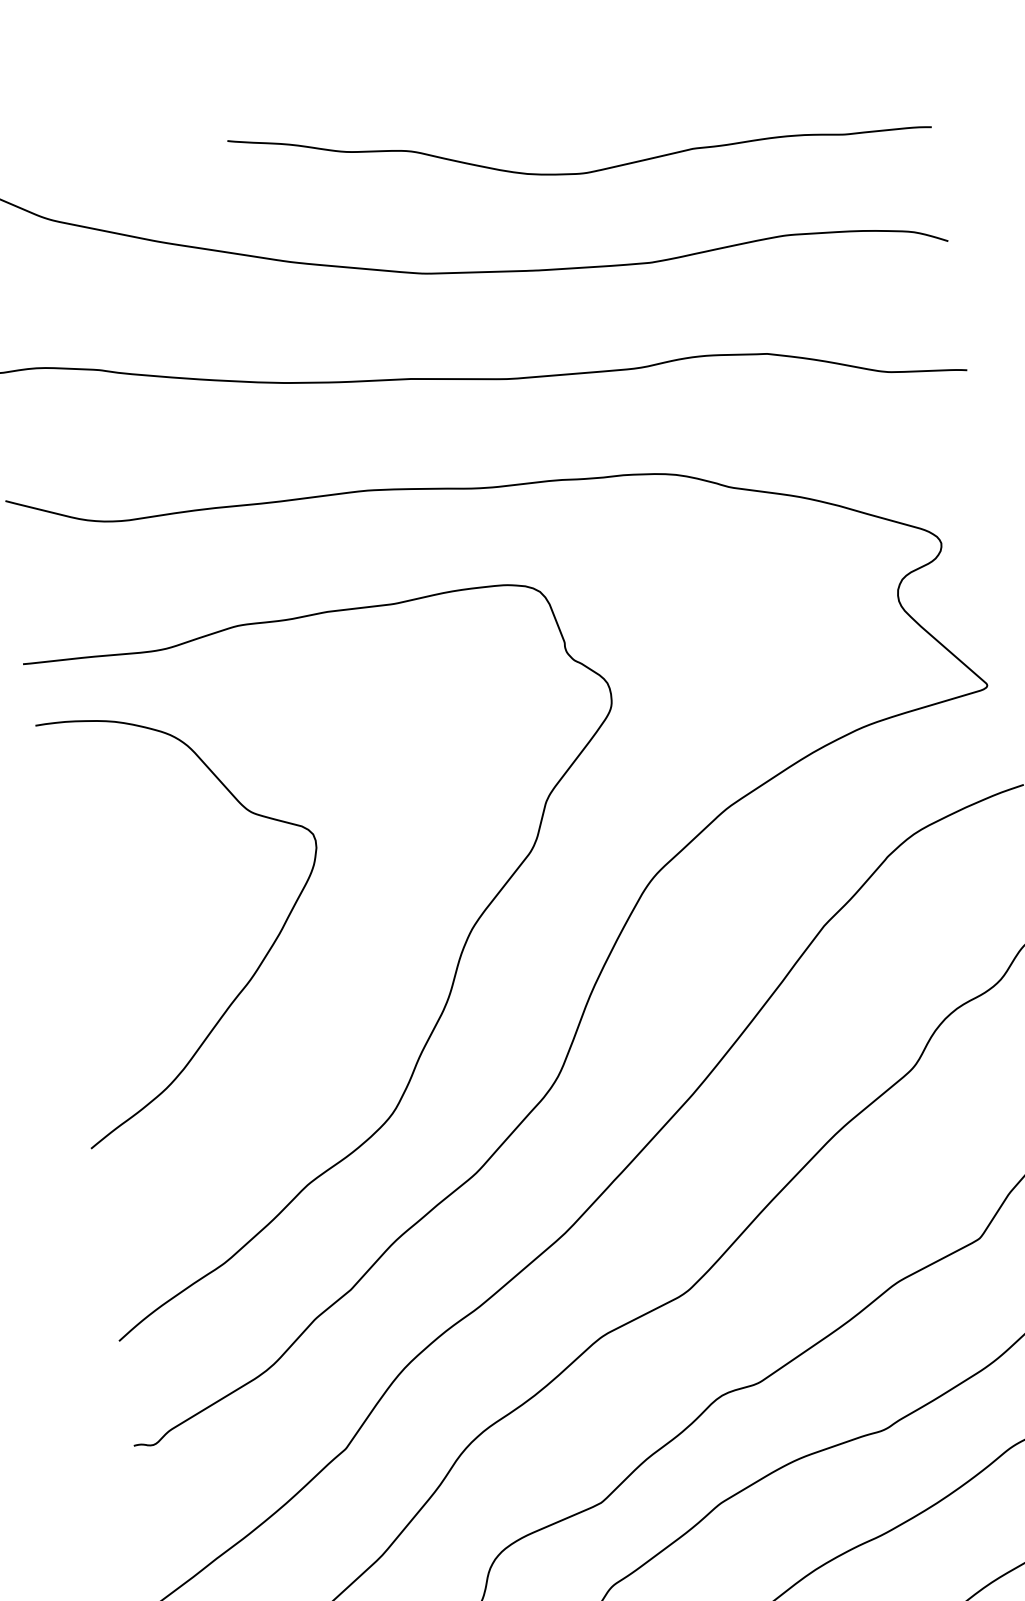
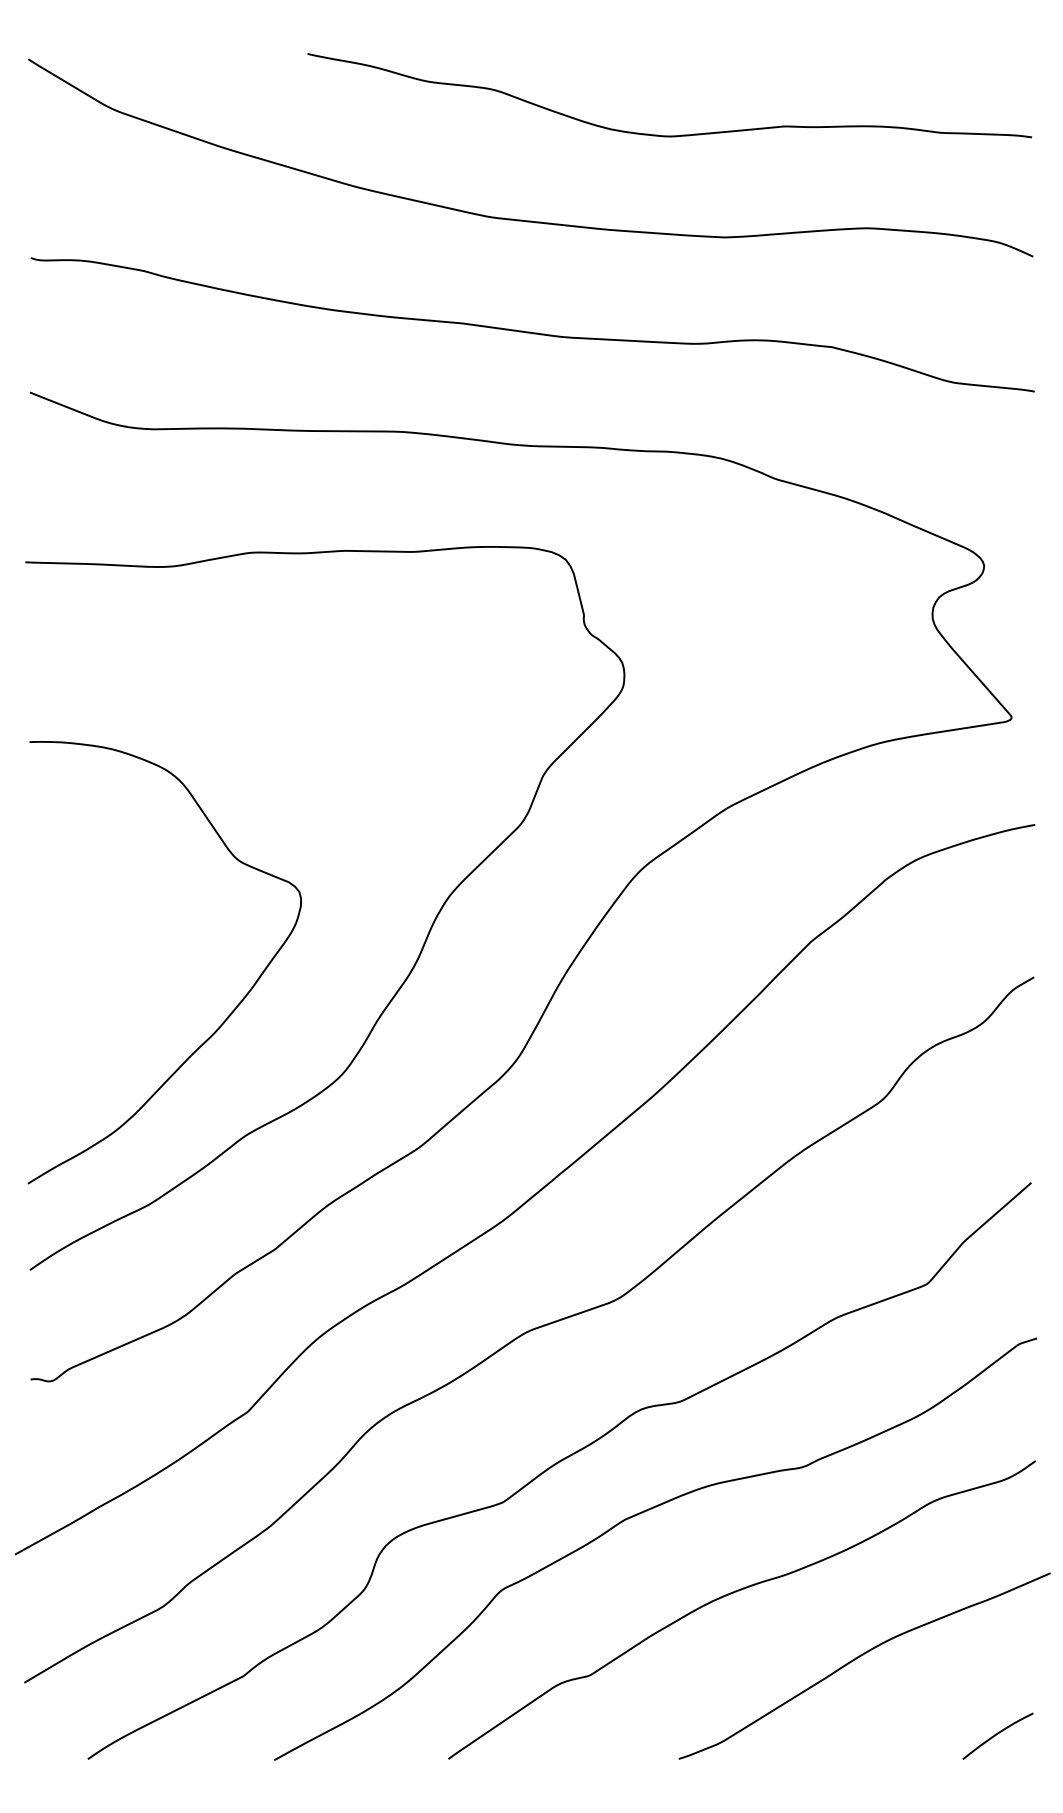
curve: (259, 963) -> (226, 1017), moved

